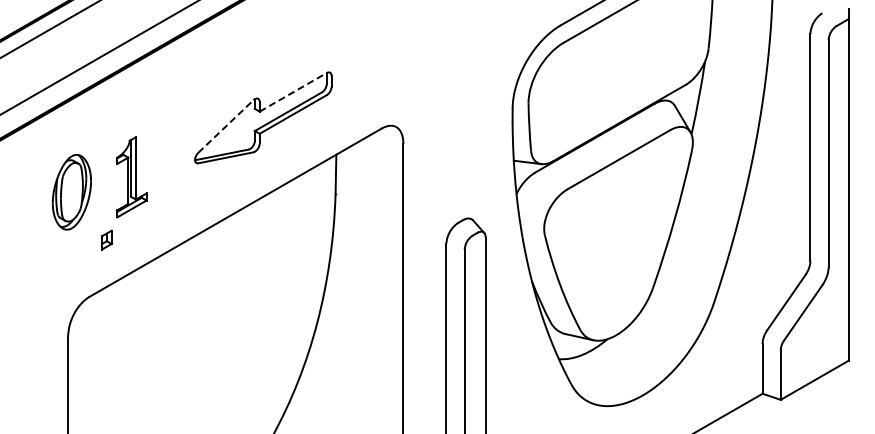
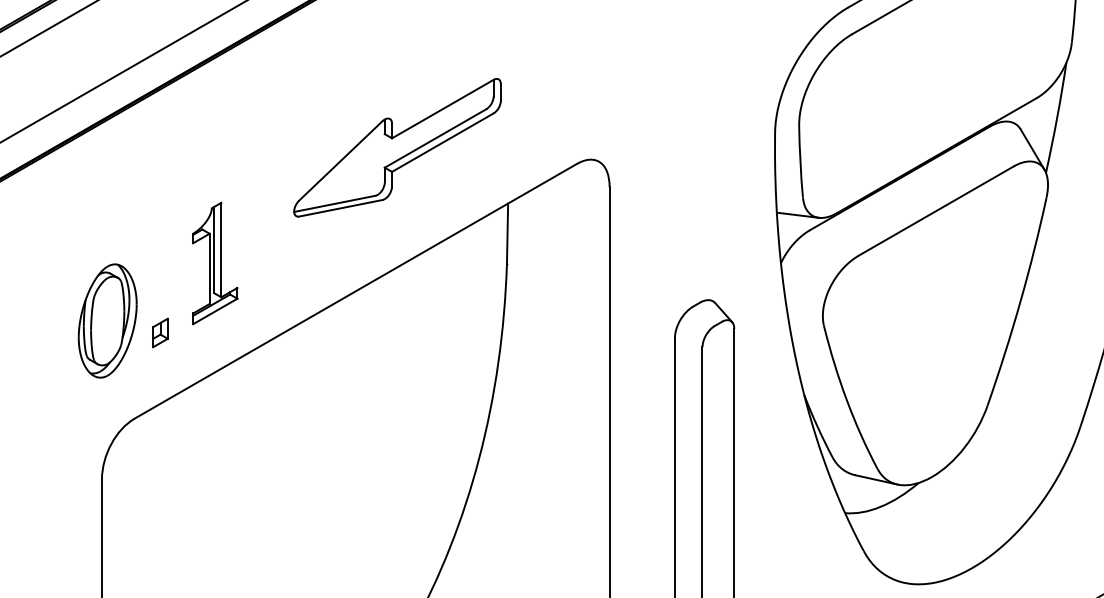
line: (293, 92) -> (443, 109), dashed -> solid
line: (226, 126) -> (341, 160), dashed -> solid
part: (131, 177) -> (214, 263), moved
part: (71, 192) -> (107, 321), moved

